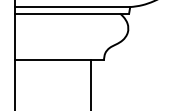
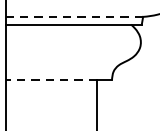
line: (72, 7) -> (74, 17), solid -> dashed
line: (52, 60) -> (51, 80), solid -> dashed

